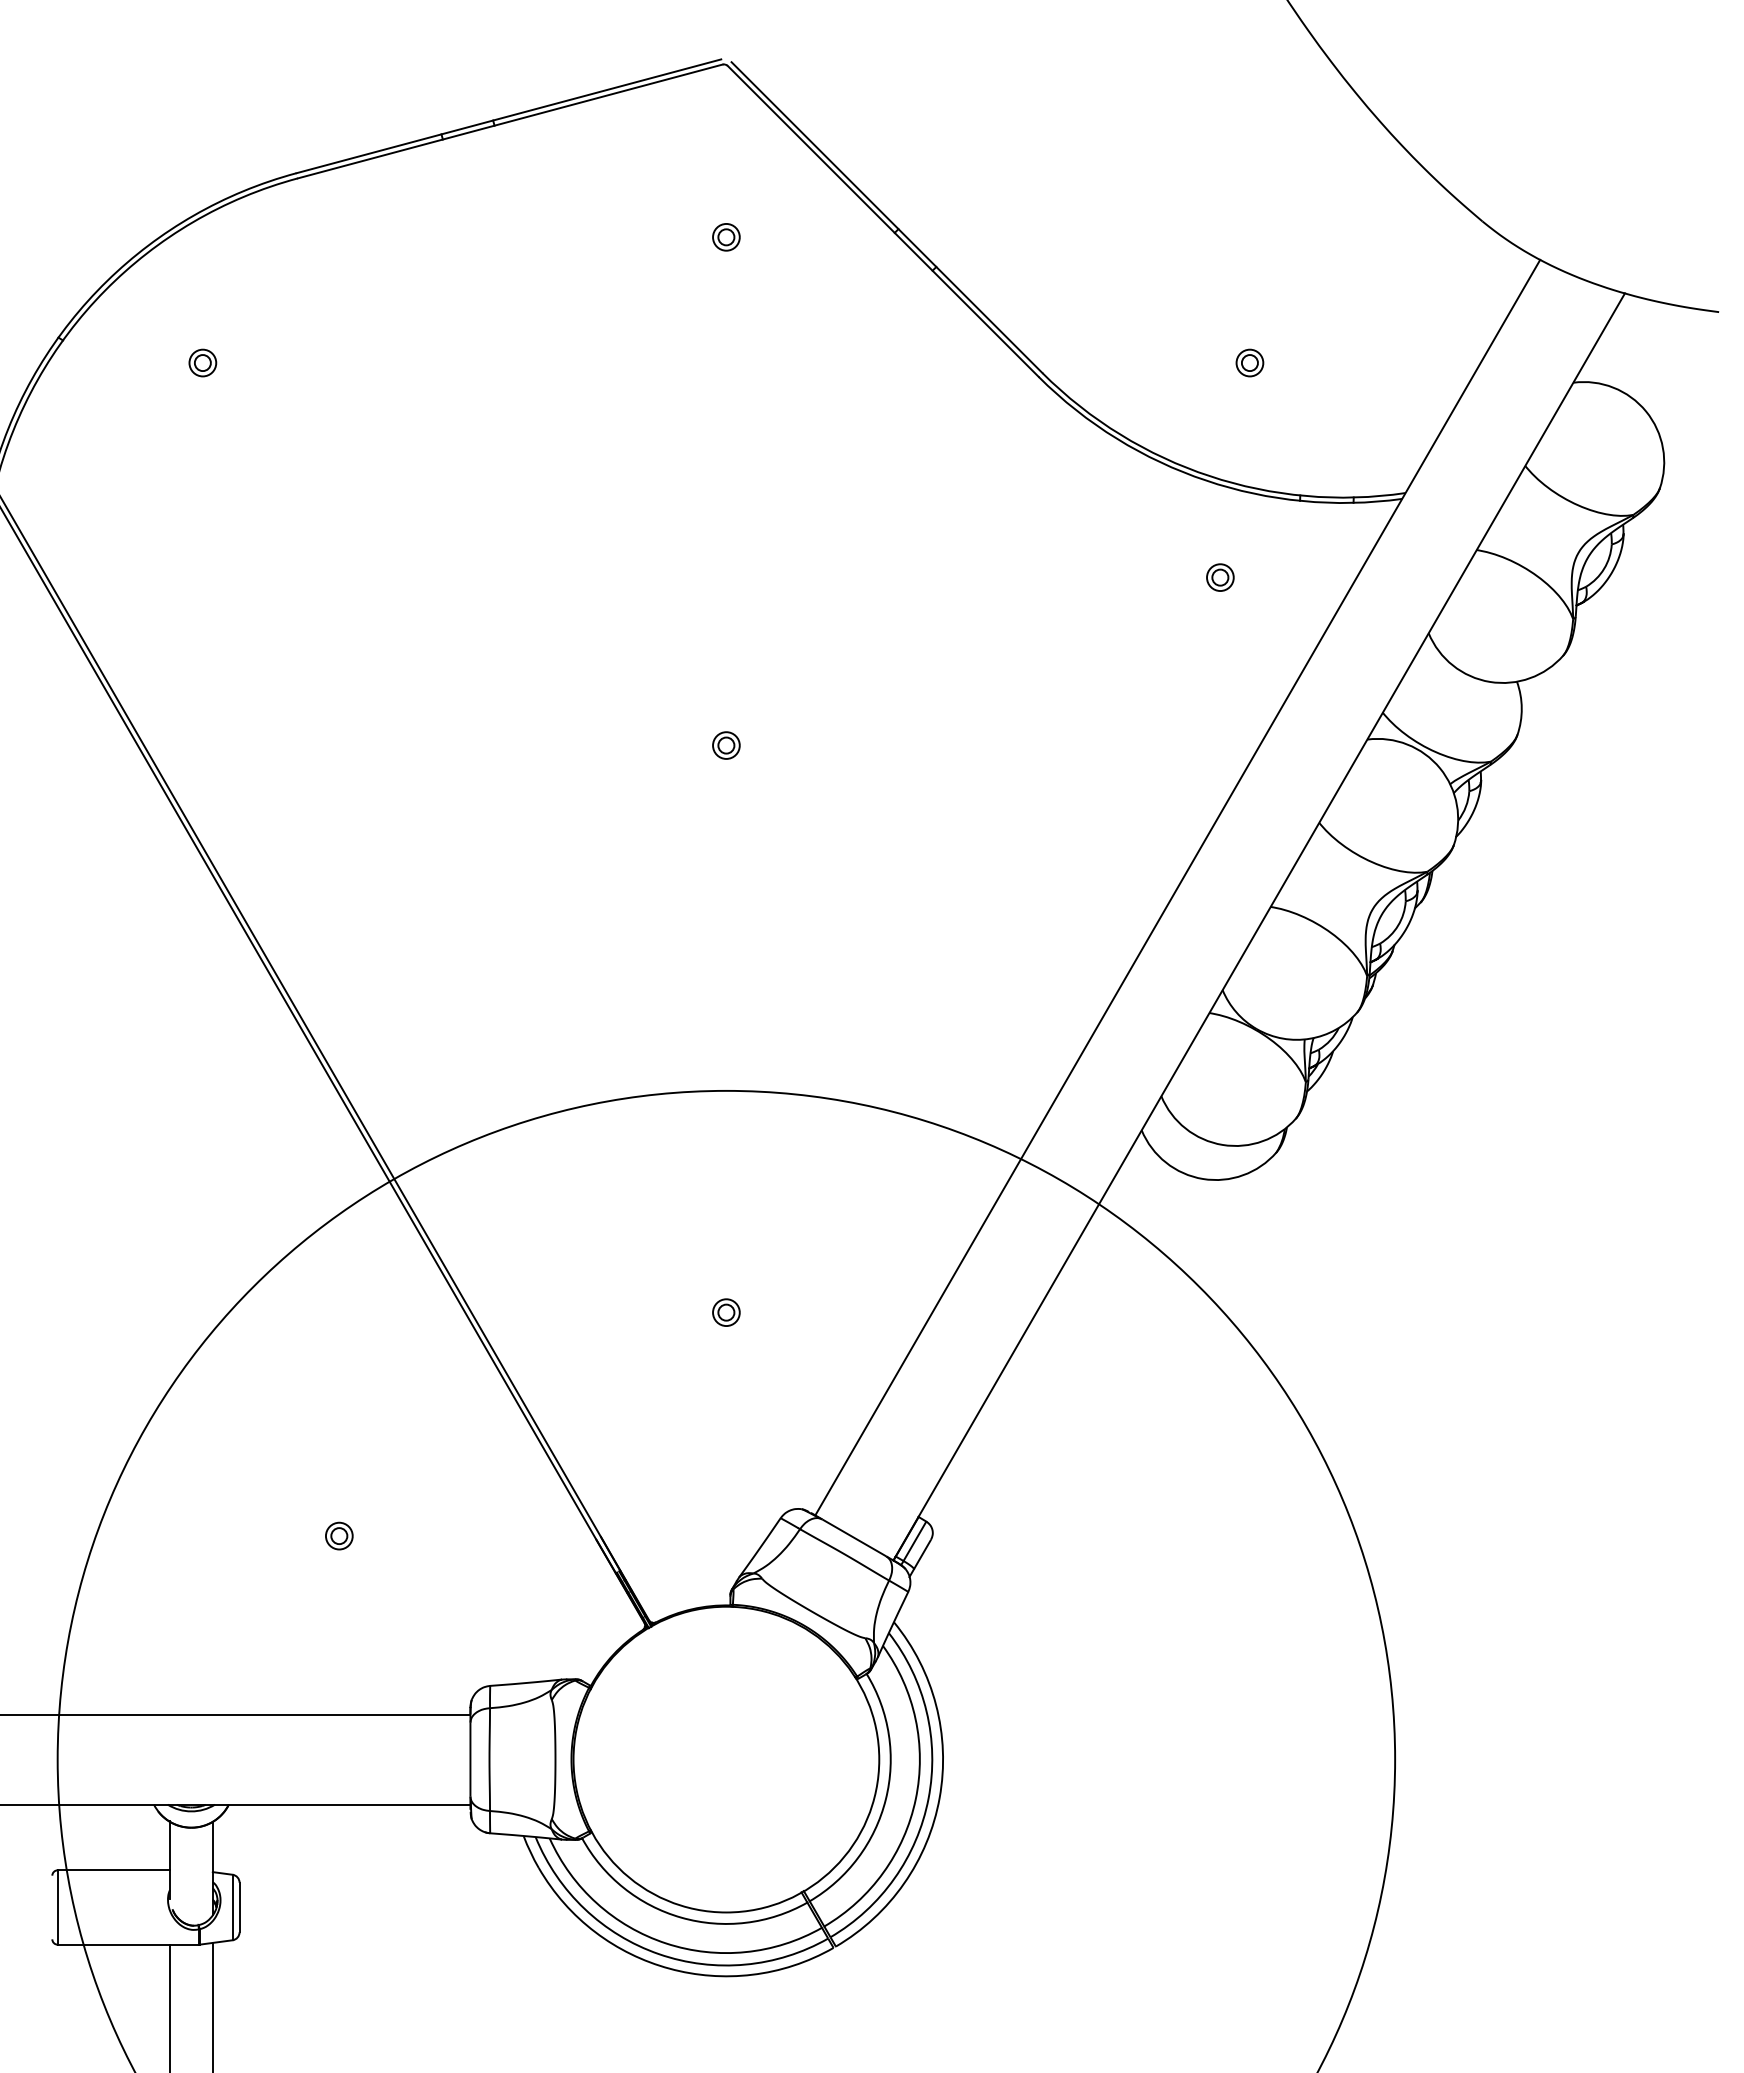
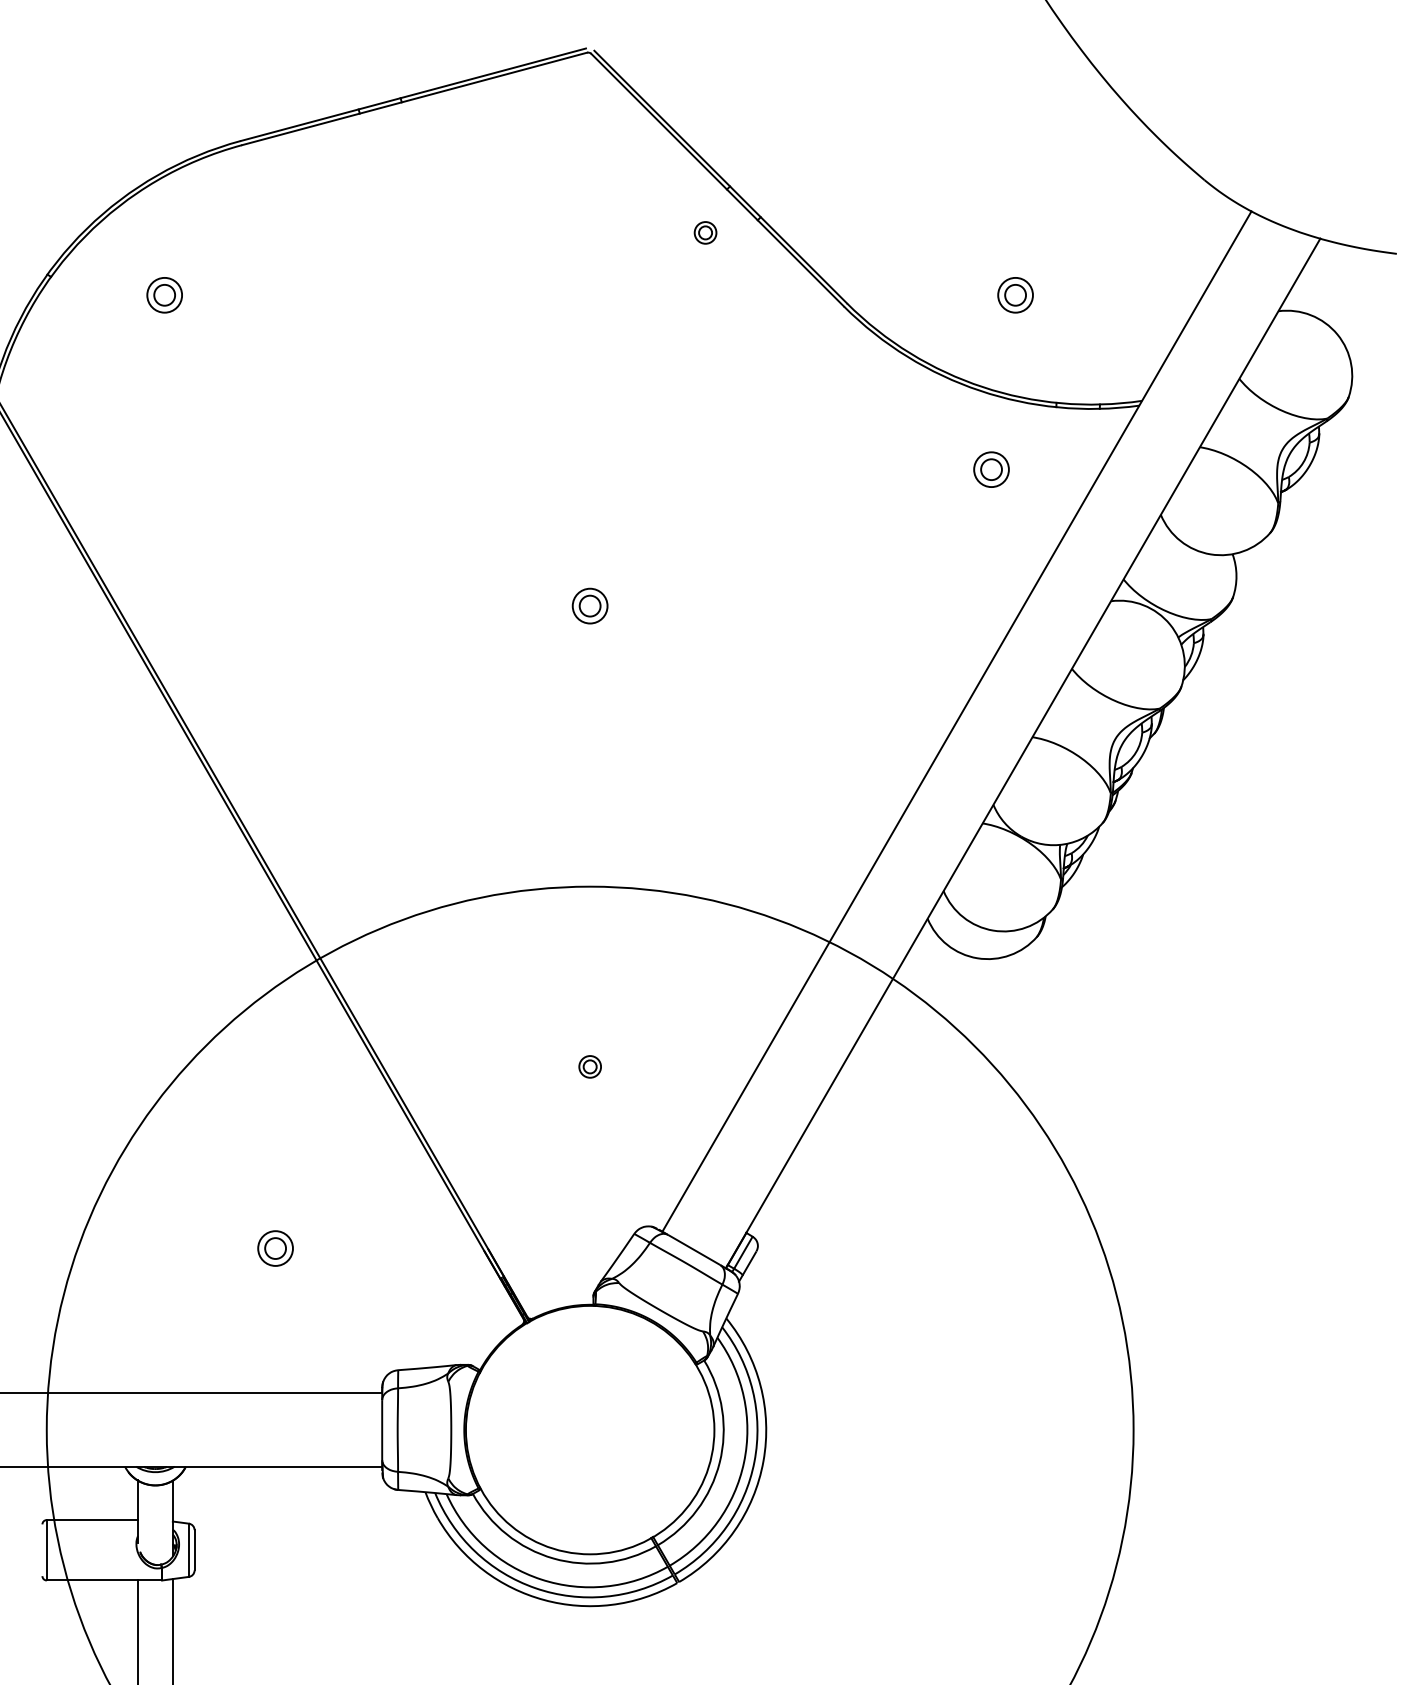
part: (726, 237) -> (705, 233), moved
part: (202, 362) -> (164, 294), size x1.6
part: (1249, 362) -> (1015, 294), size x1.6
part: (1220, 577) -> (991, 469), size x1.6
part: (726, 745) -> (590, 606), size x1.6
part: (339, 1535) -> (275, 1247), size x1.6

